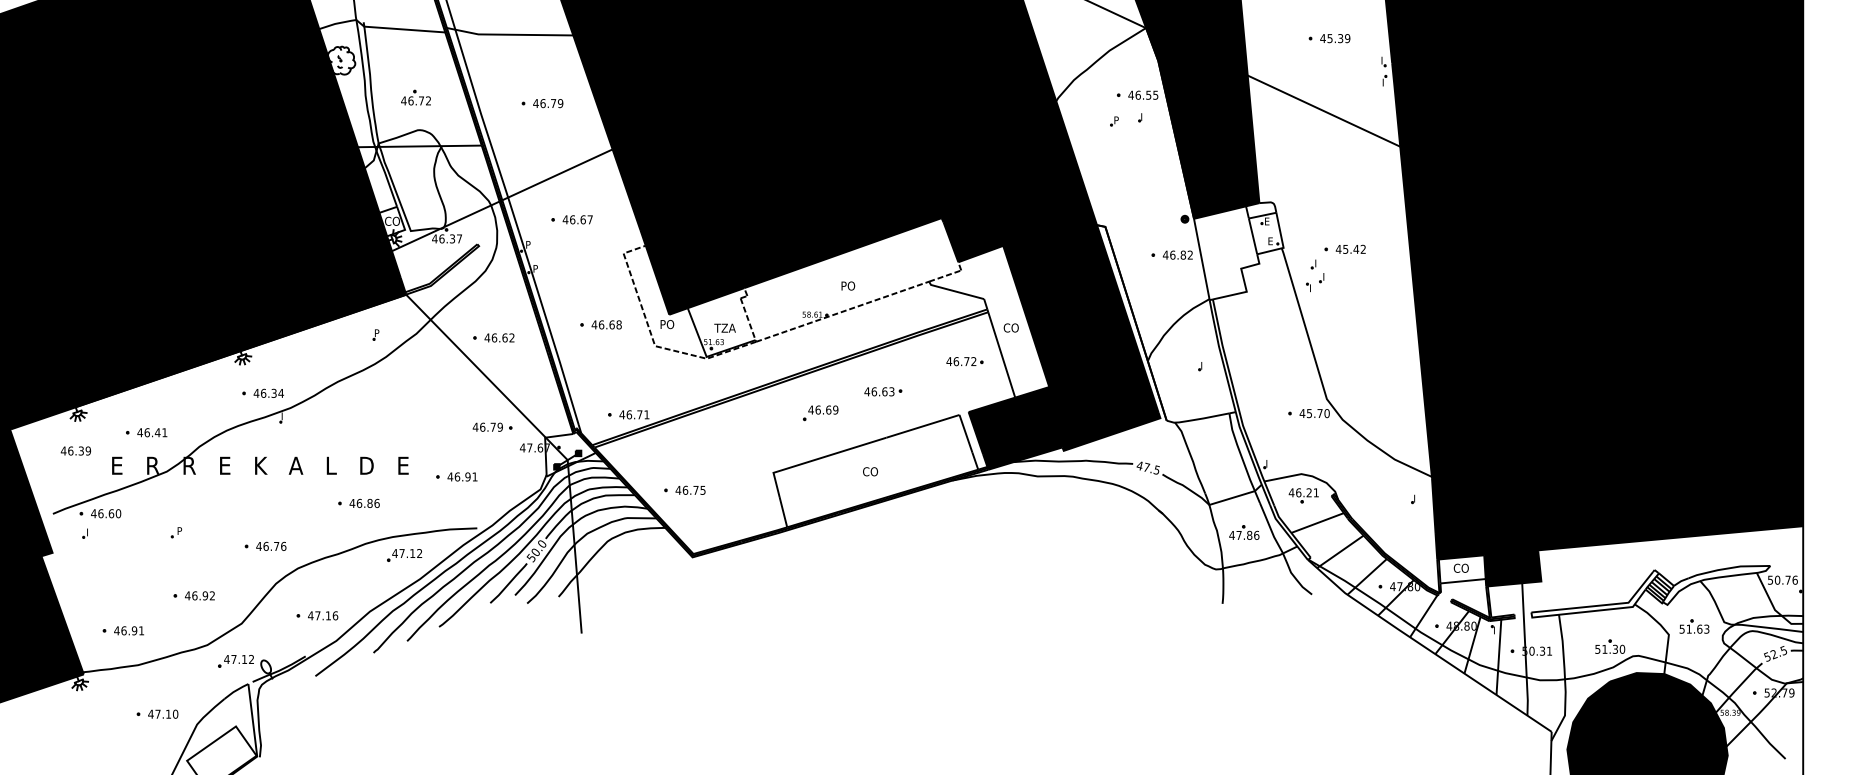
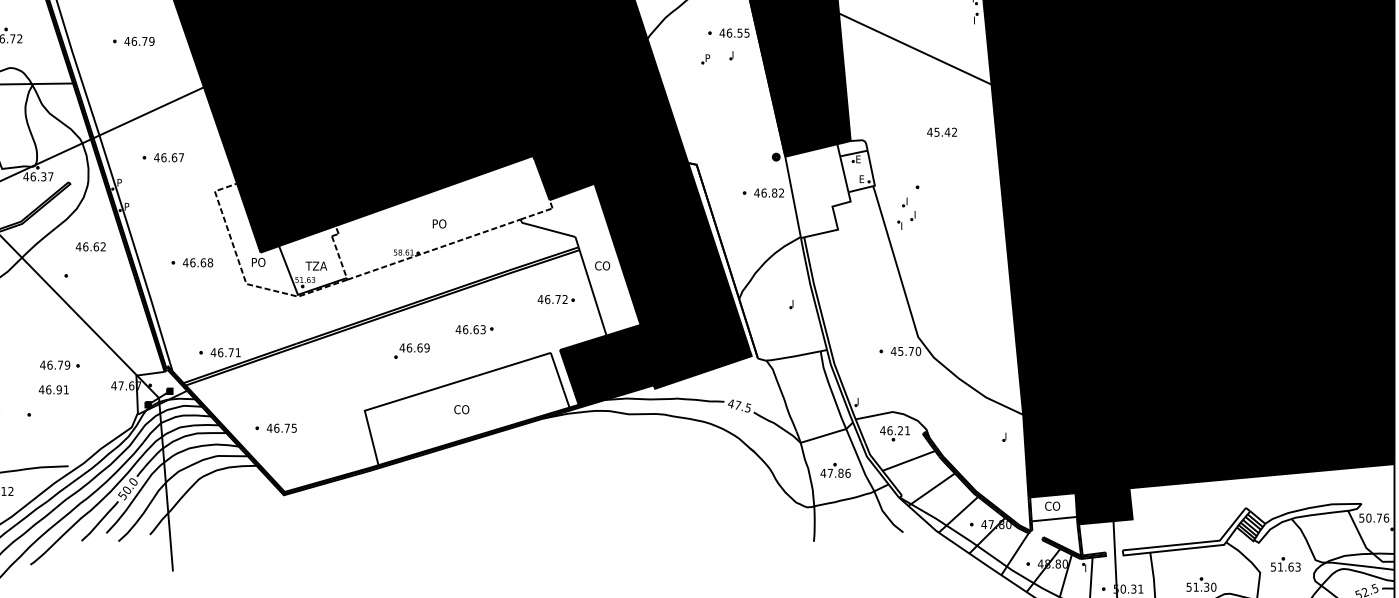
text: (1350, 248) -> (941, 131), moved
text: (499, 337) -> (90, 246), moved
part: (492, 426) -> (59, 364), moved
text: (462, 476) -> (53, 389), moved

